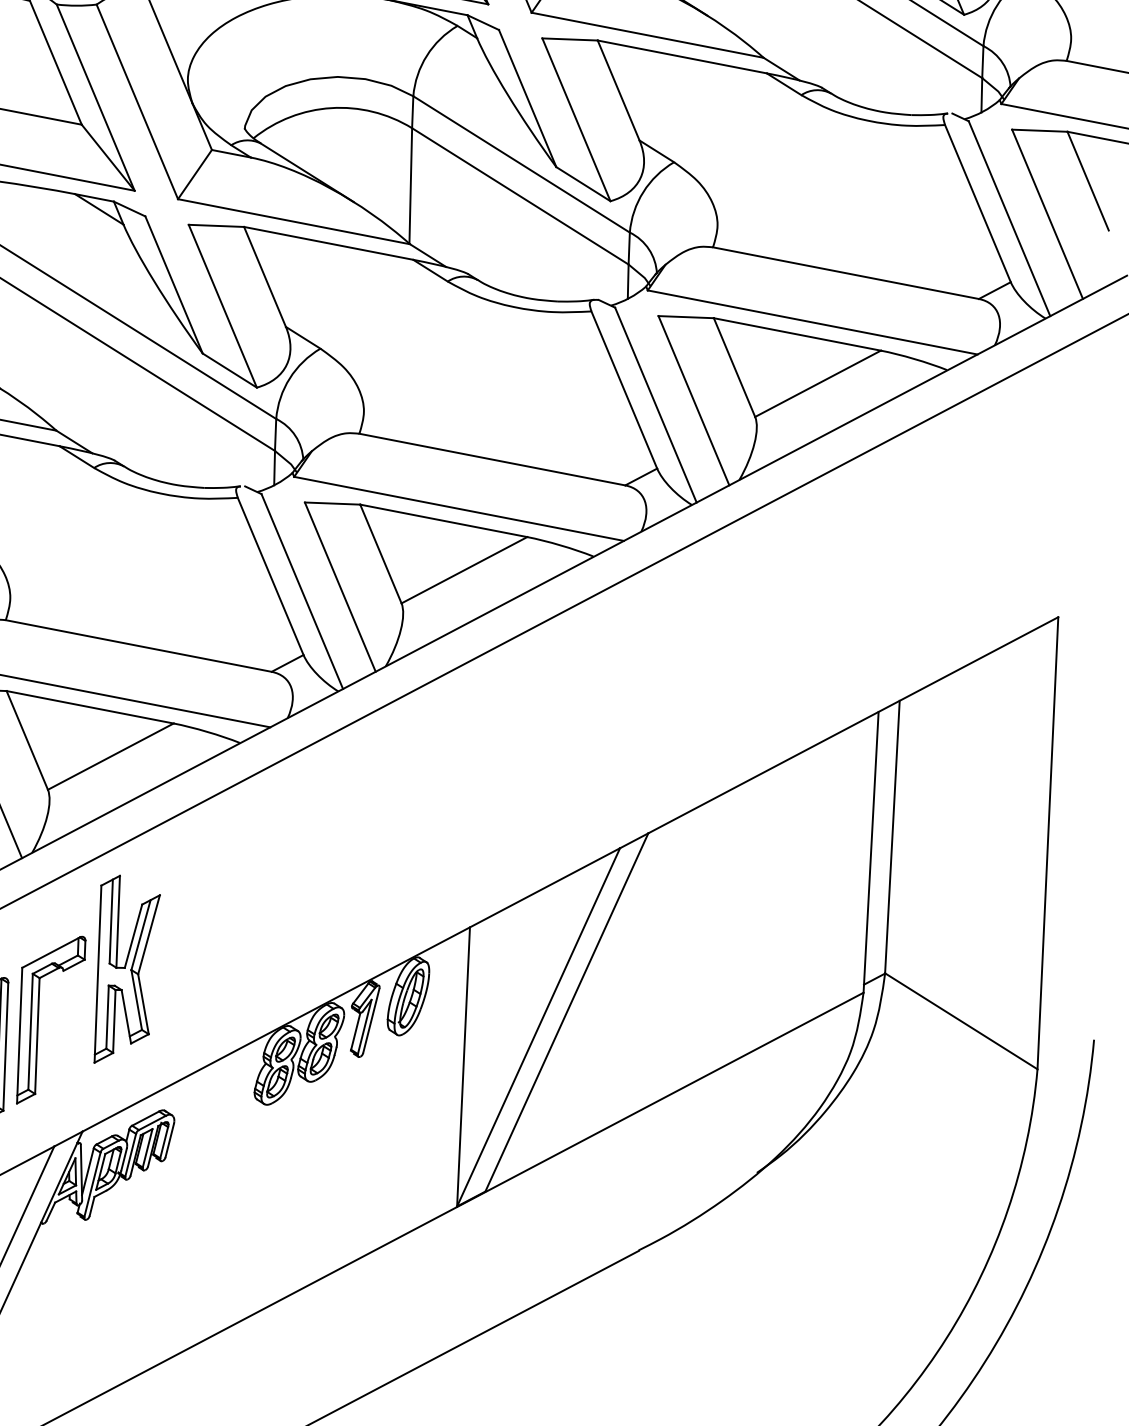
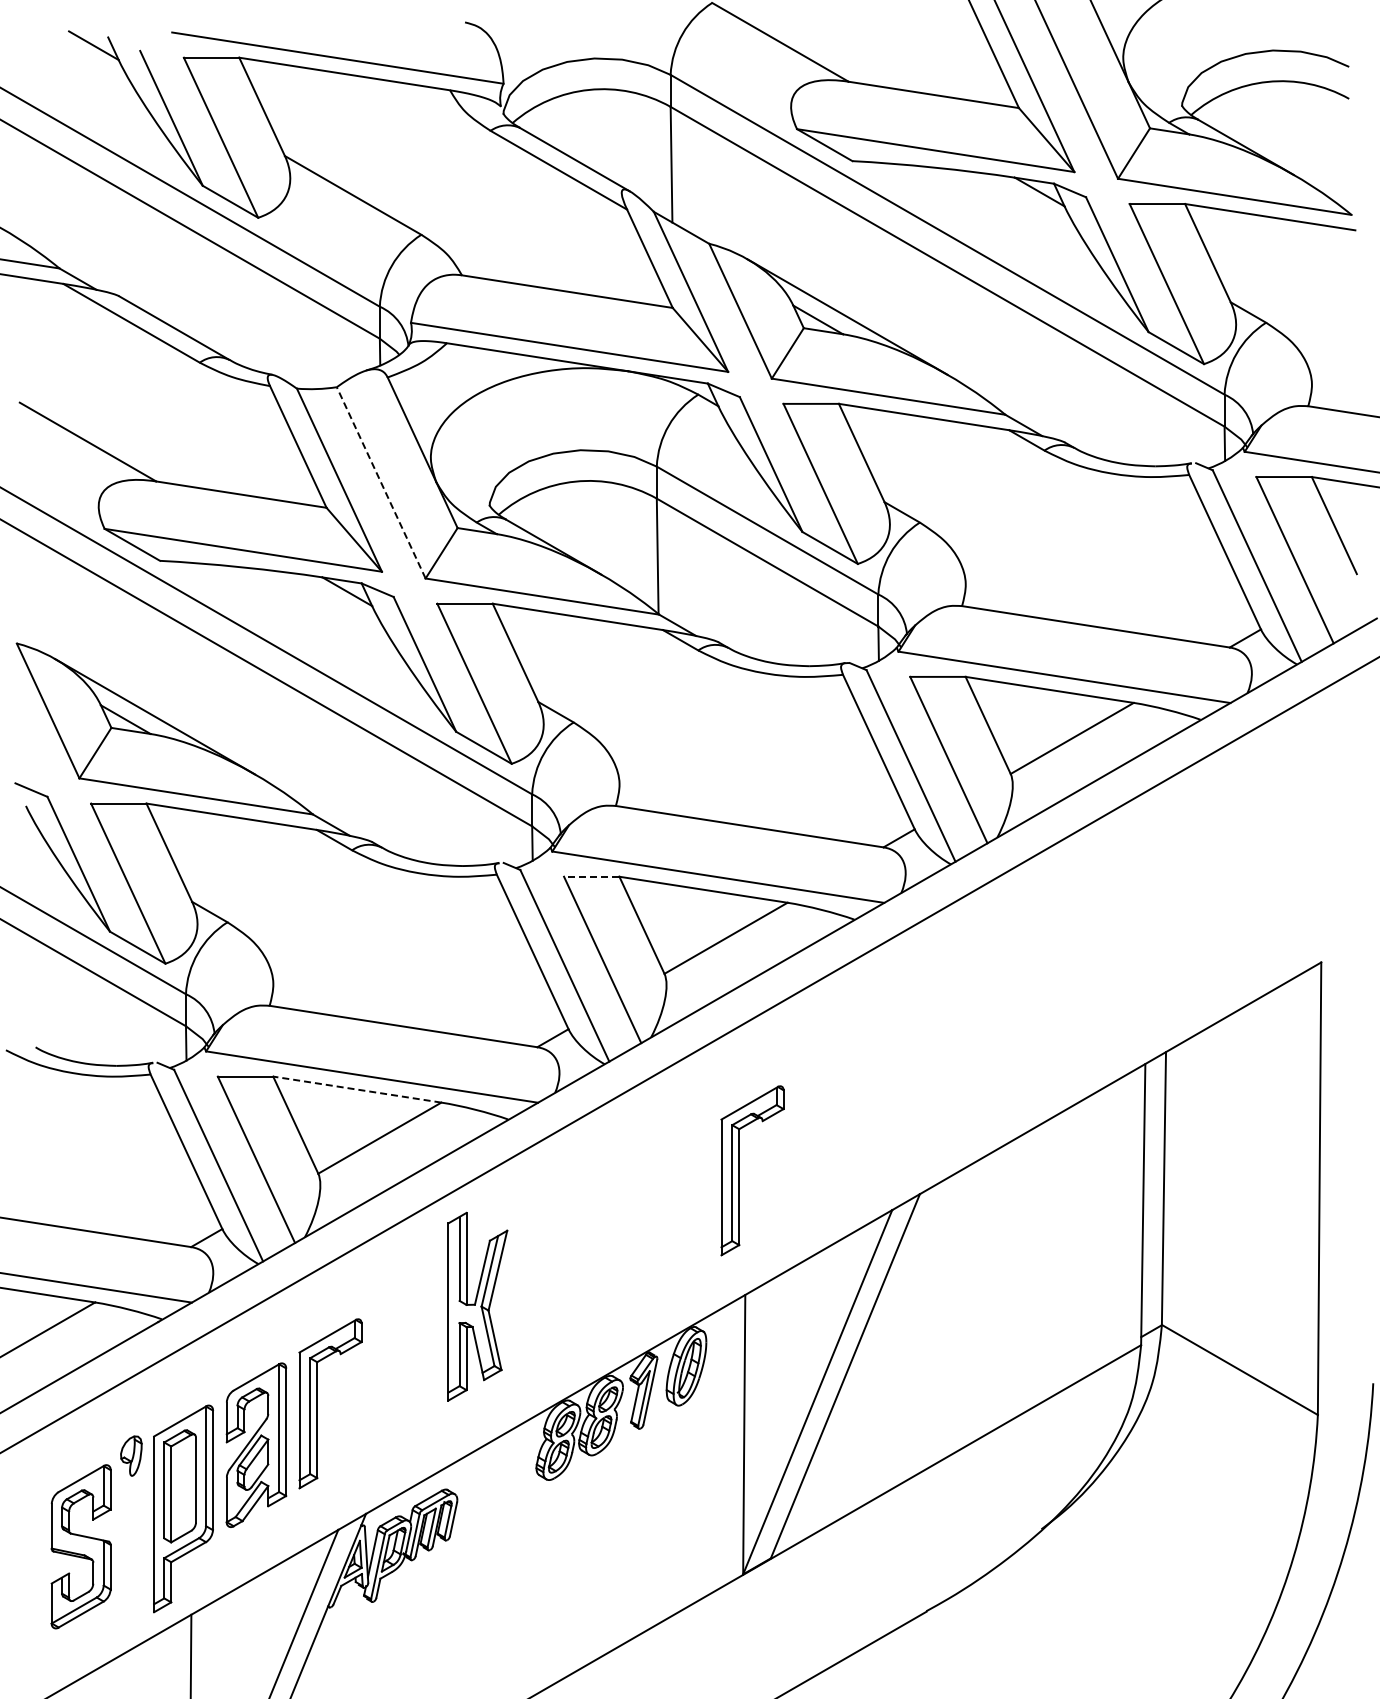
line: (137, 101) -> (381, 482), solid -> dashed
line: (332, 503) -> (591, 876), solid -> dashed
line: (89, 707) -> (356, 1089), solid -> dashed
part: (468, 802) -> (739, 1170), added
part: (127, 969) -> (477, 1306), moved

